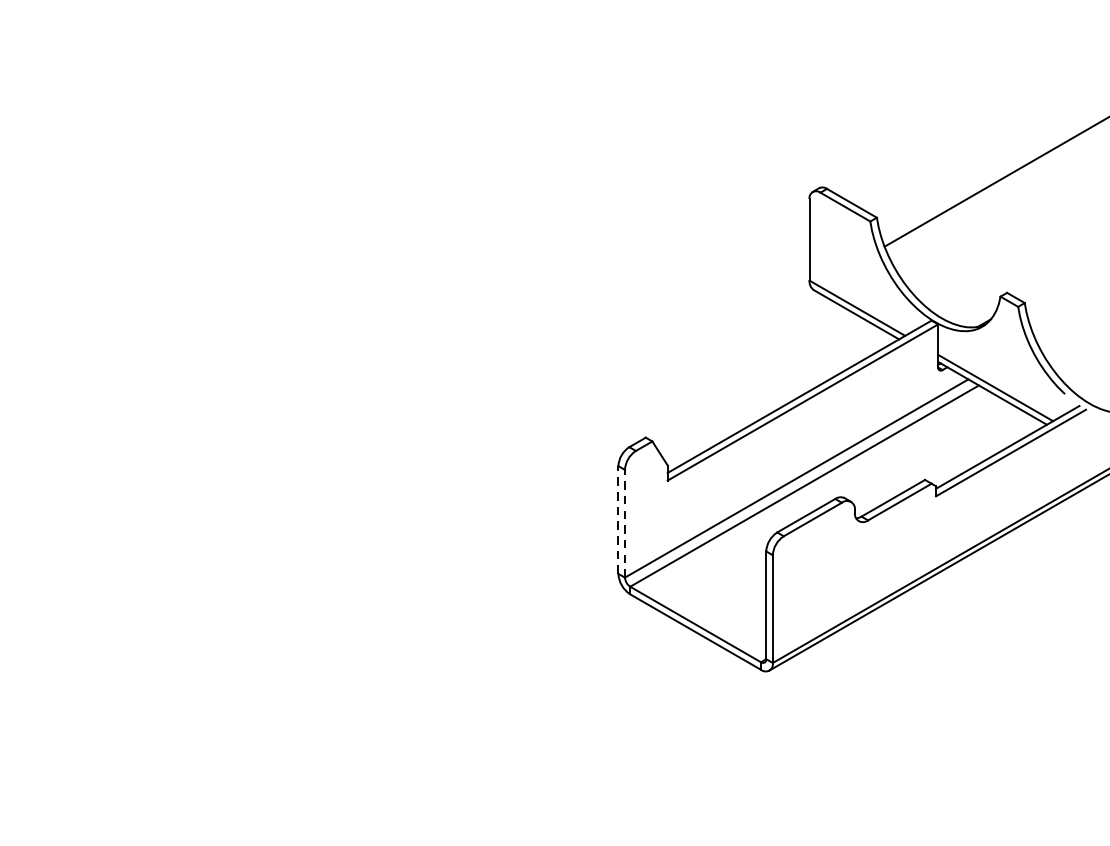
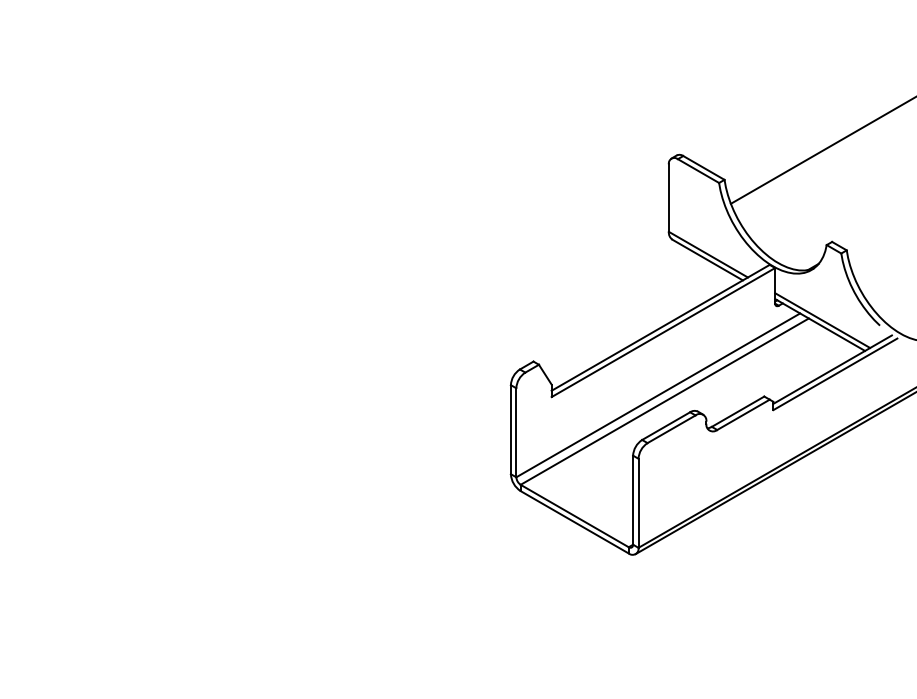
line: (617, 519) -> (510, 429), dashed -> solid
line: (625, 523) -> (516, 432), dashed -> solid

